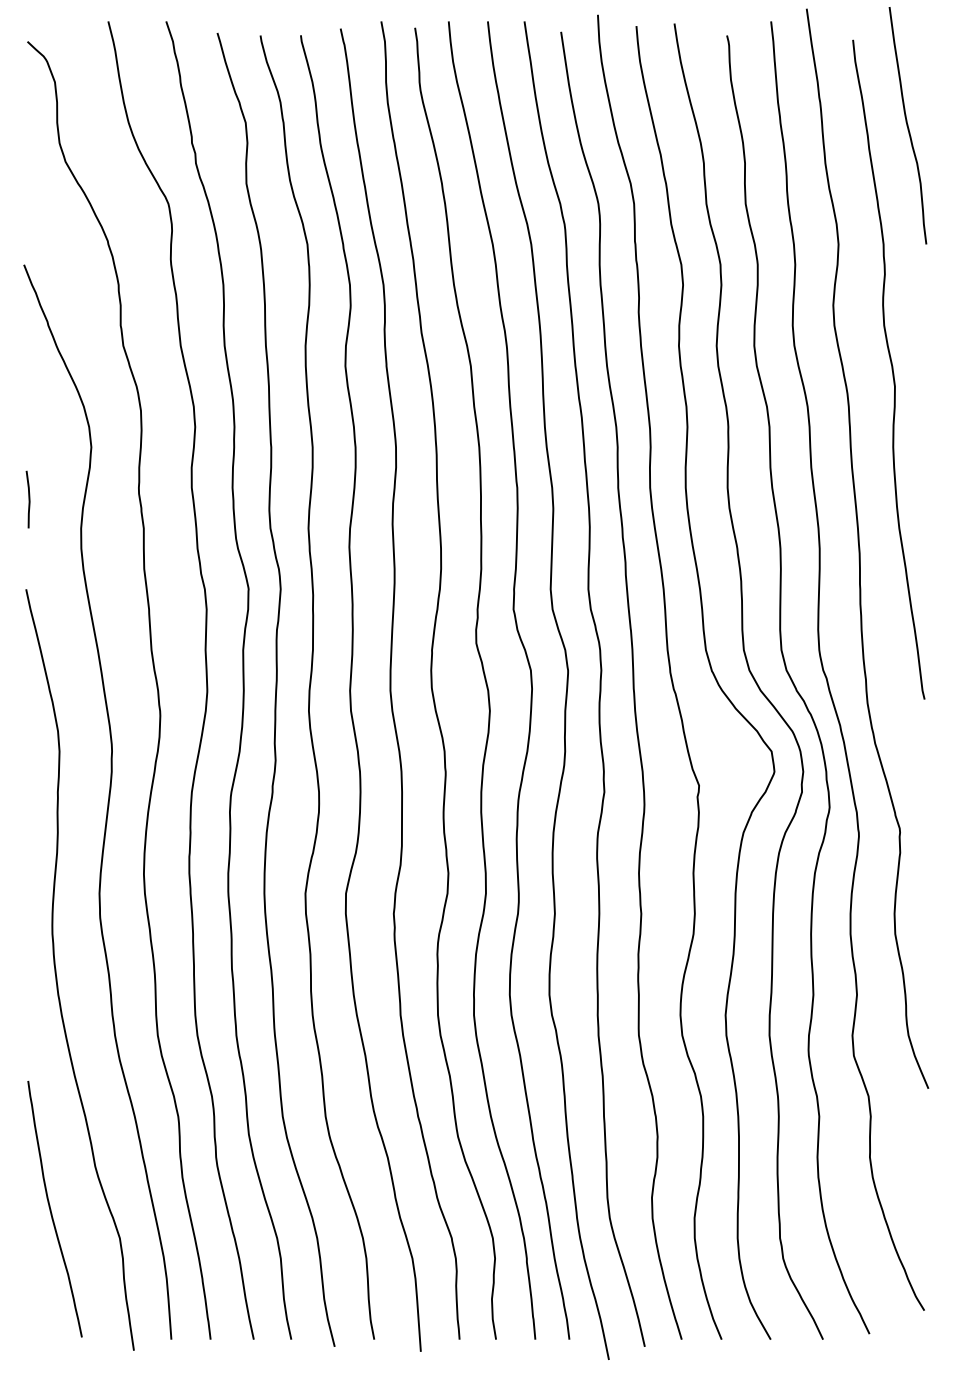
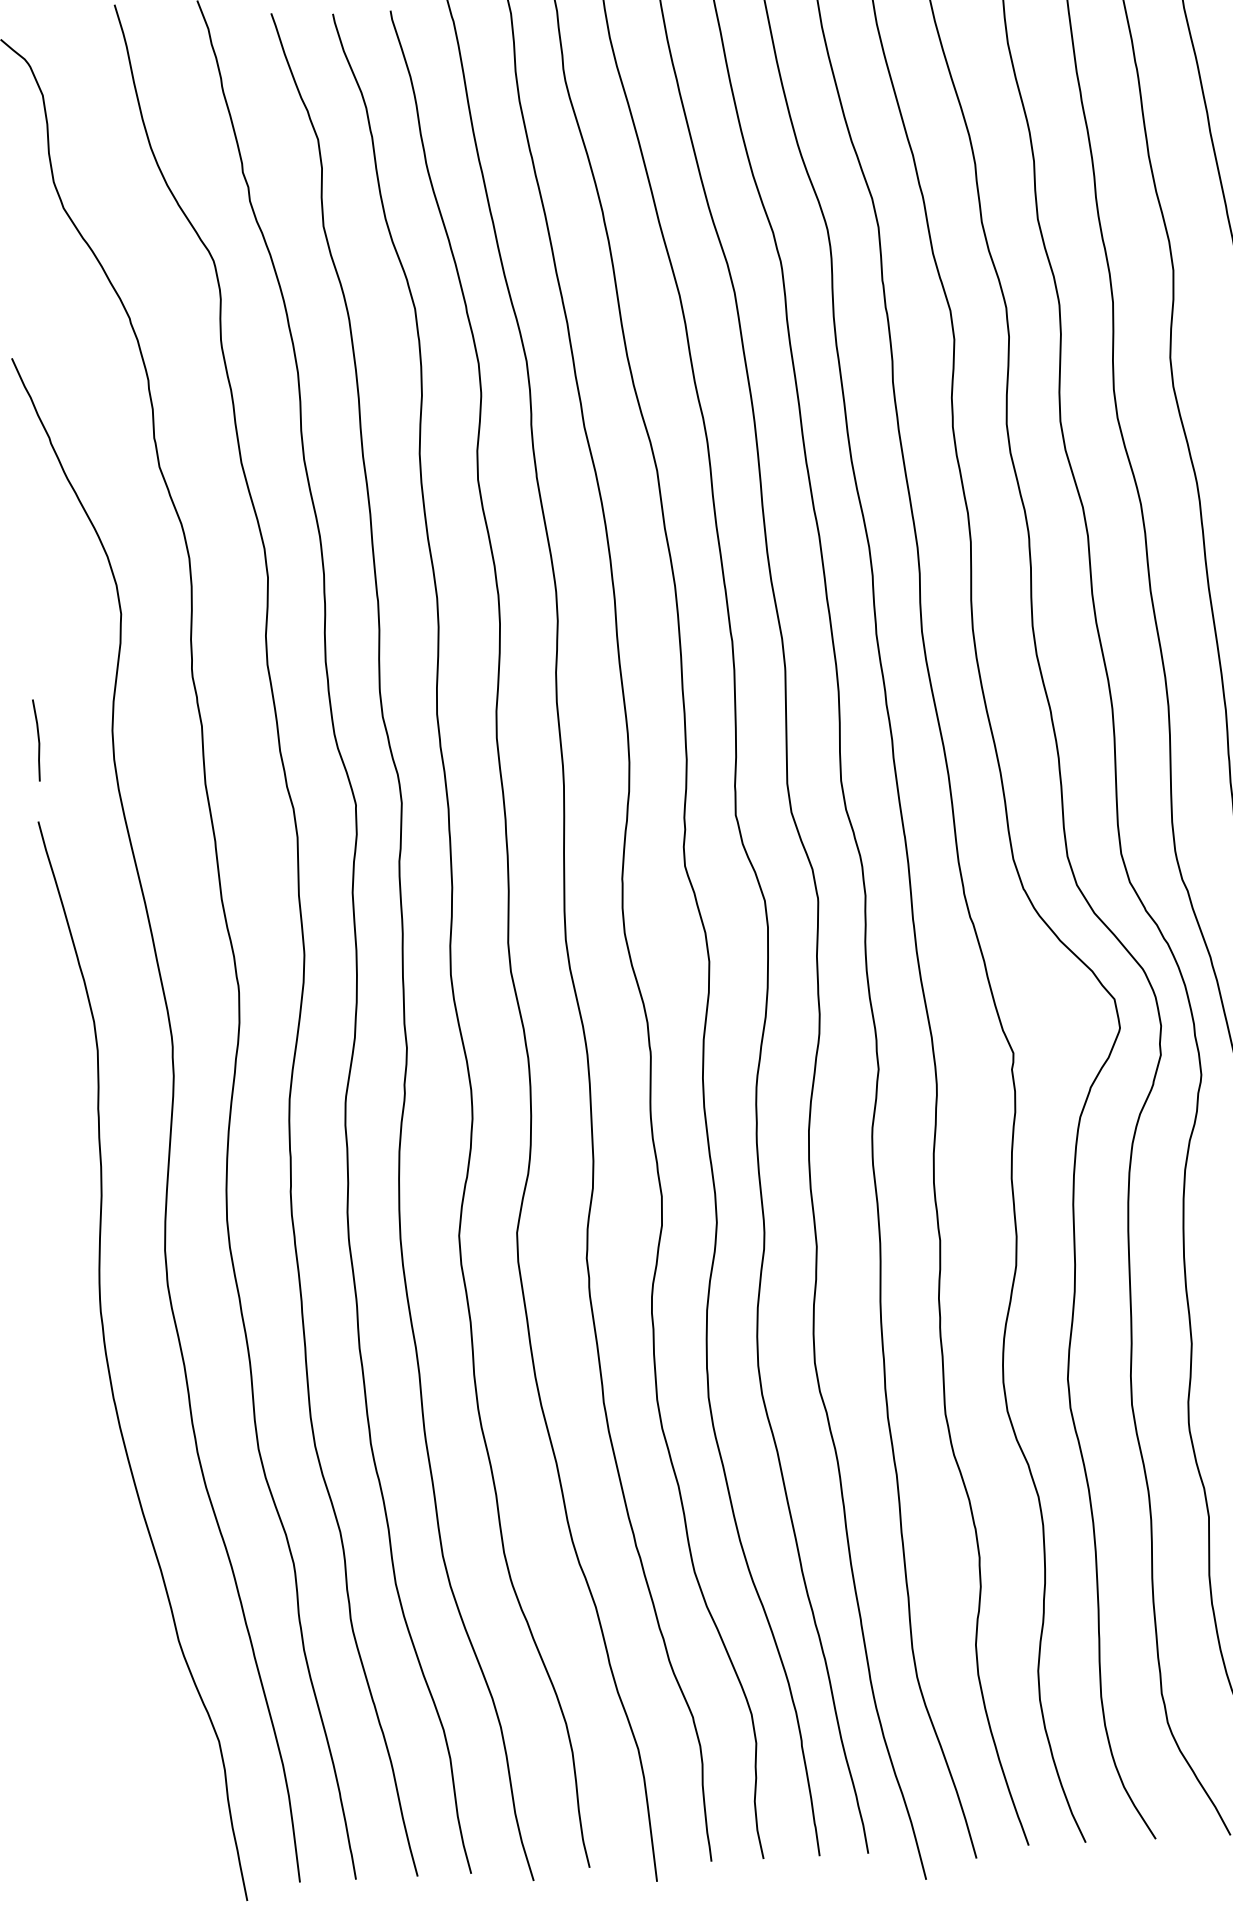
line: (28, 499) -> (37, 740), moved
curve: (51, 1209) -> (119, 1705), removed

